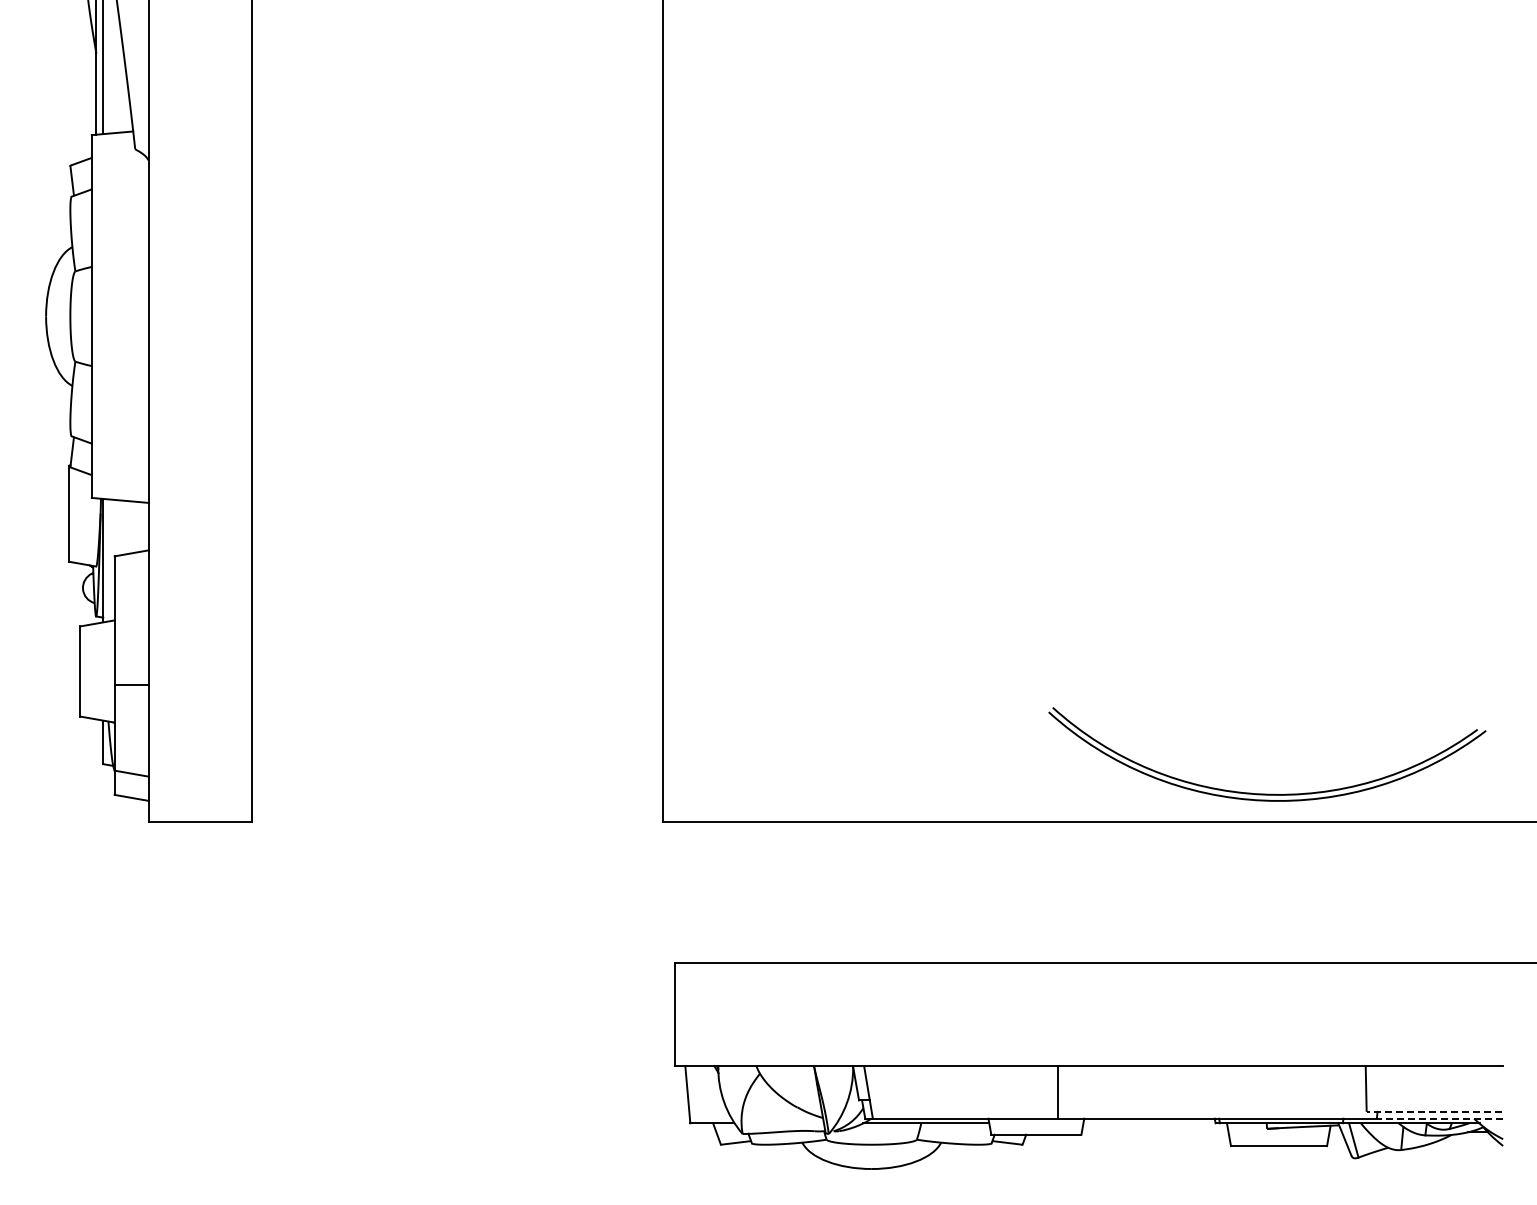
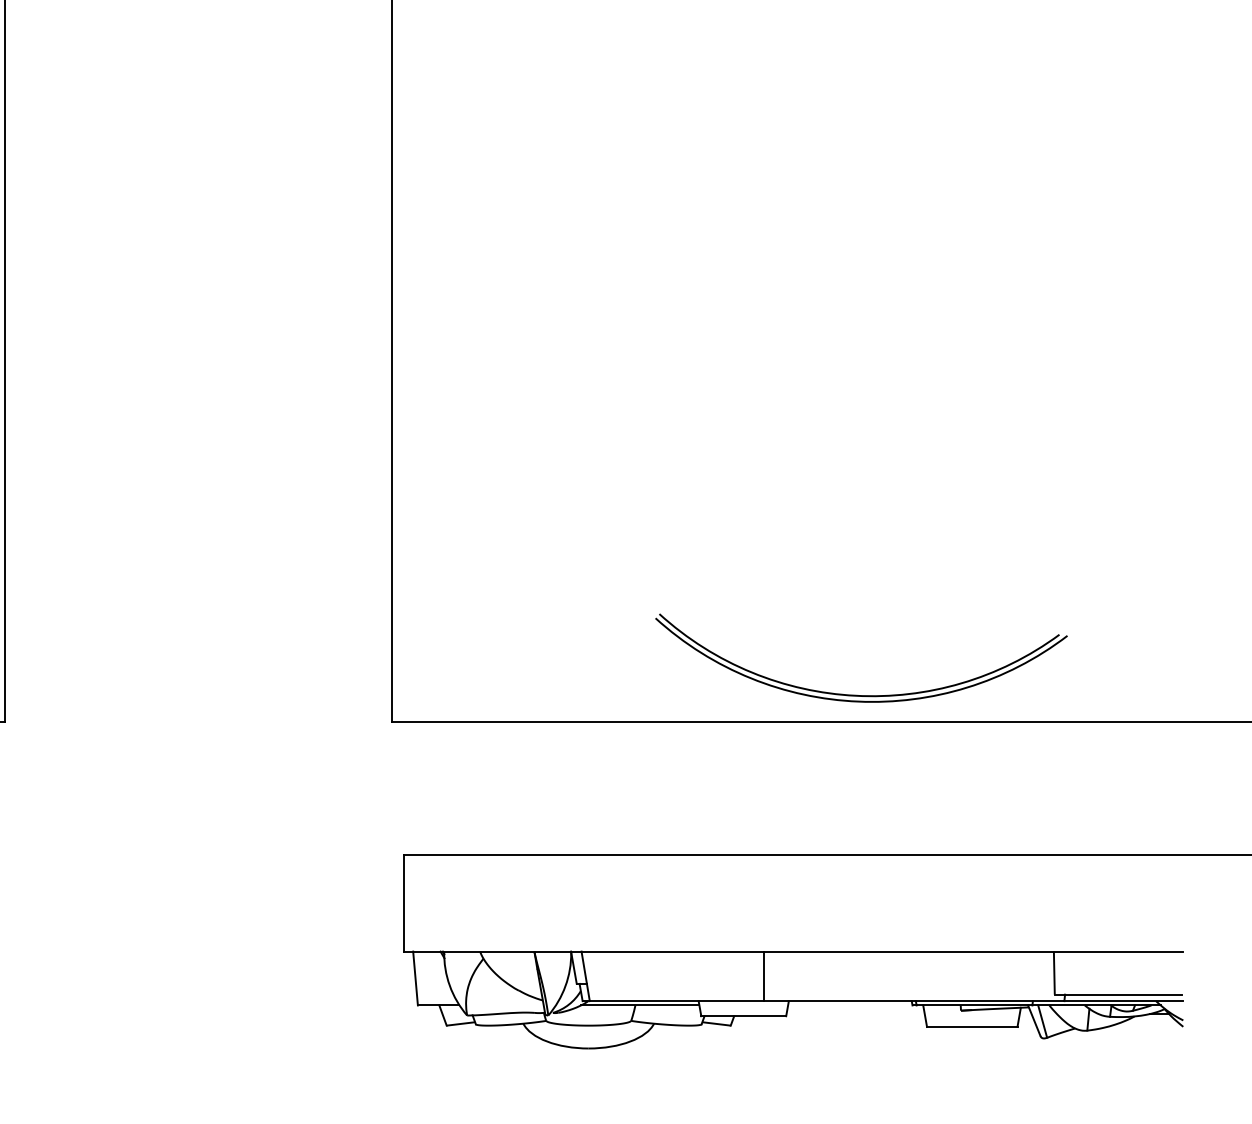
part: (1267, 793) -> (861, 694), moved
line: (1434, 1111) -> (1118, 994), dashed -> solid
line: (1439, 1118) -> (1123, 1000), dashed -> solid

